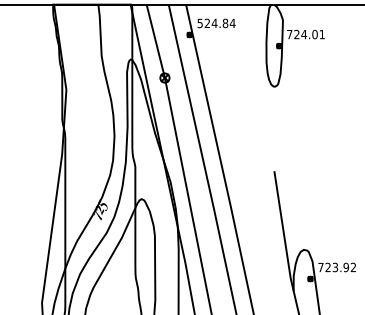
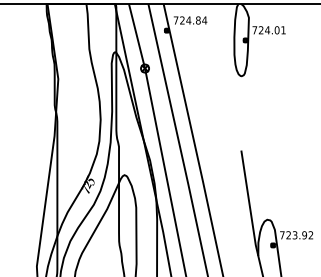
text: (199, 23) -> (175, 20), 524.84 -> 724.84

